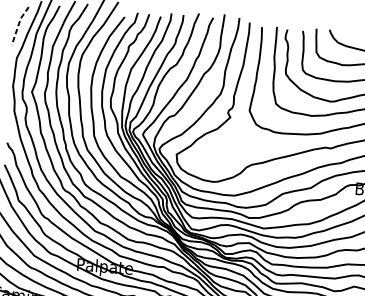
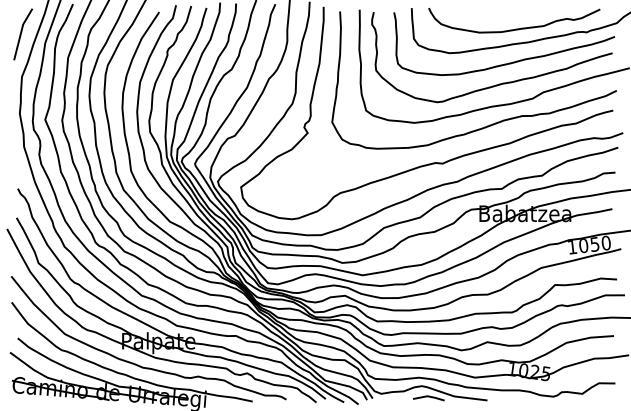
line: (18, 25) -> (20, 33), dashed -> solid

